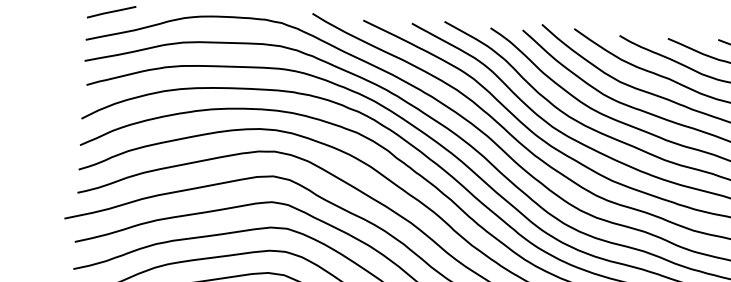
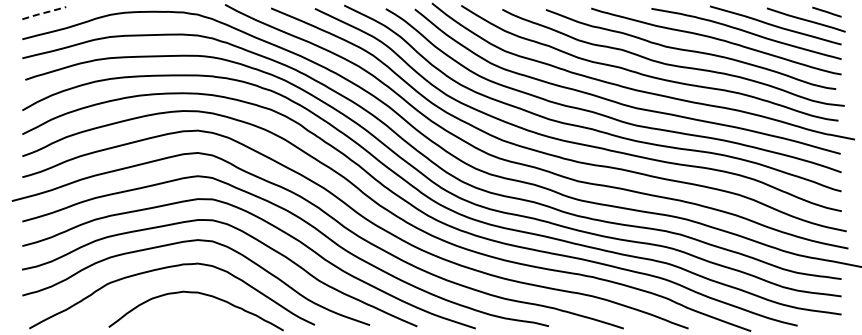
line: (111, 11) -> (44, 12), solid -> dashed

